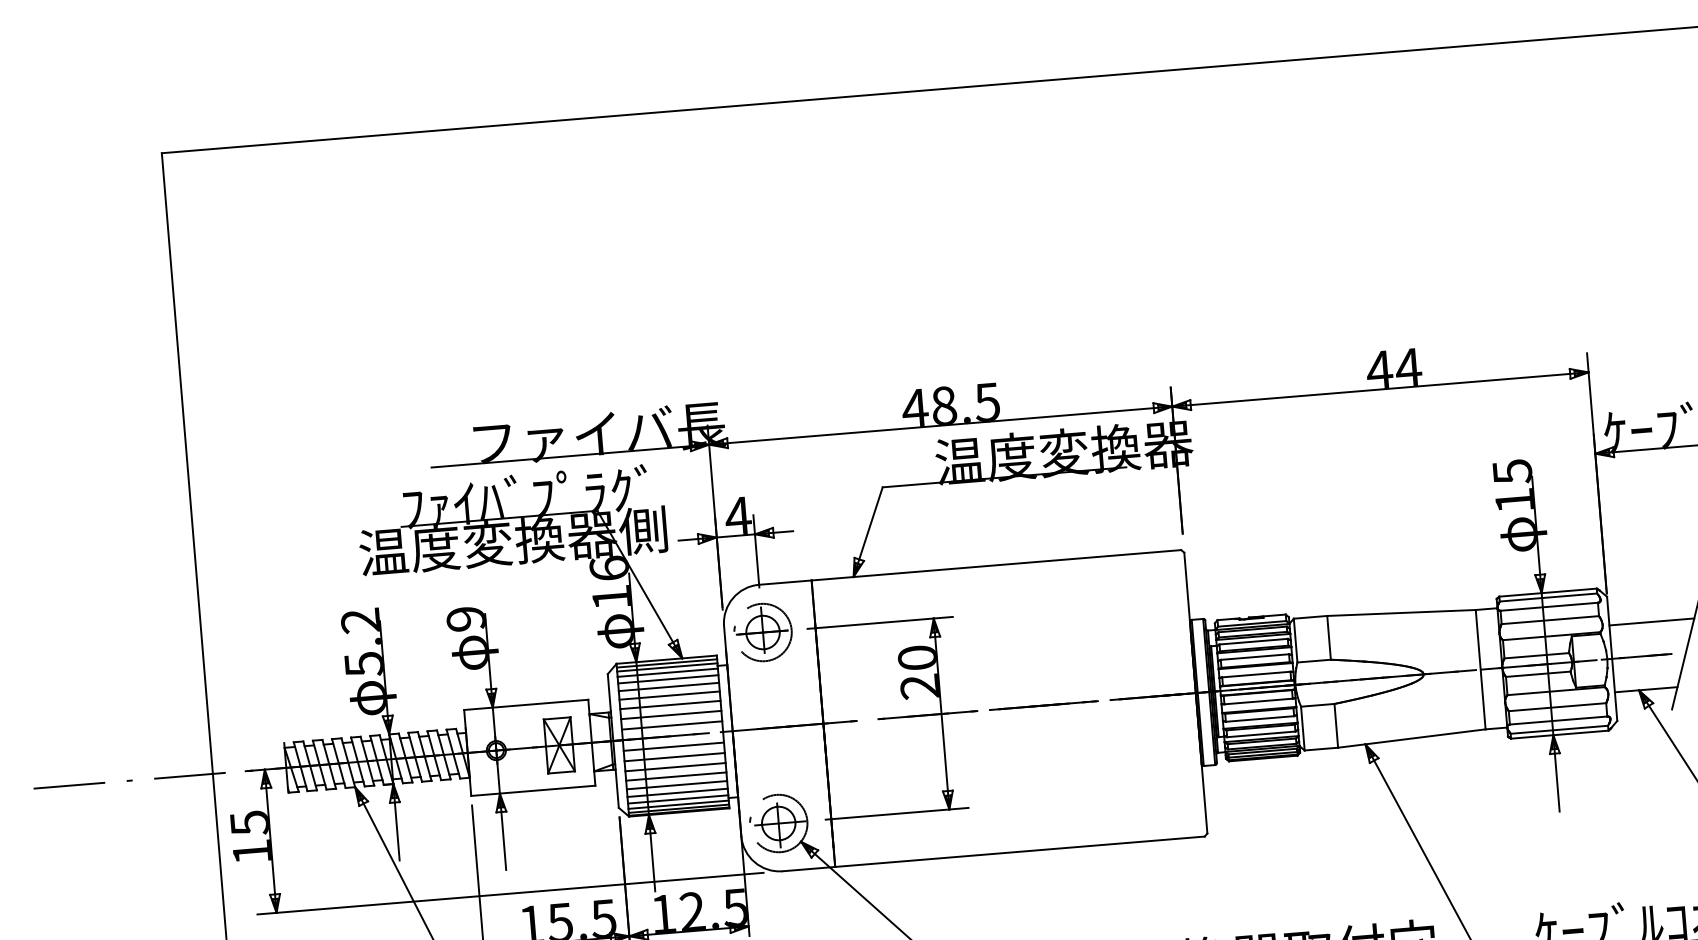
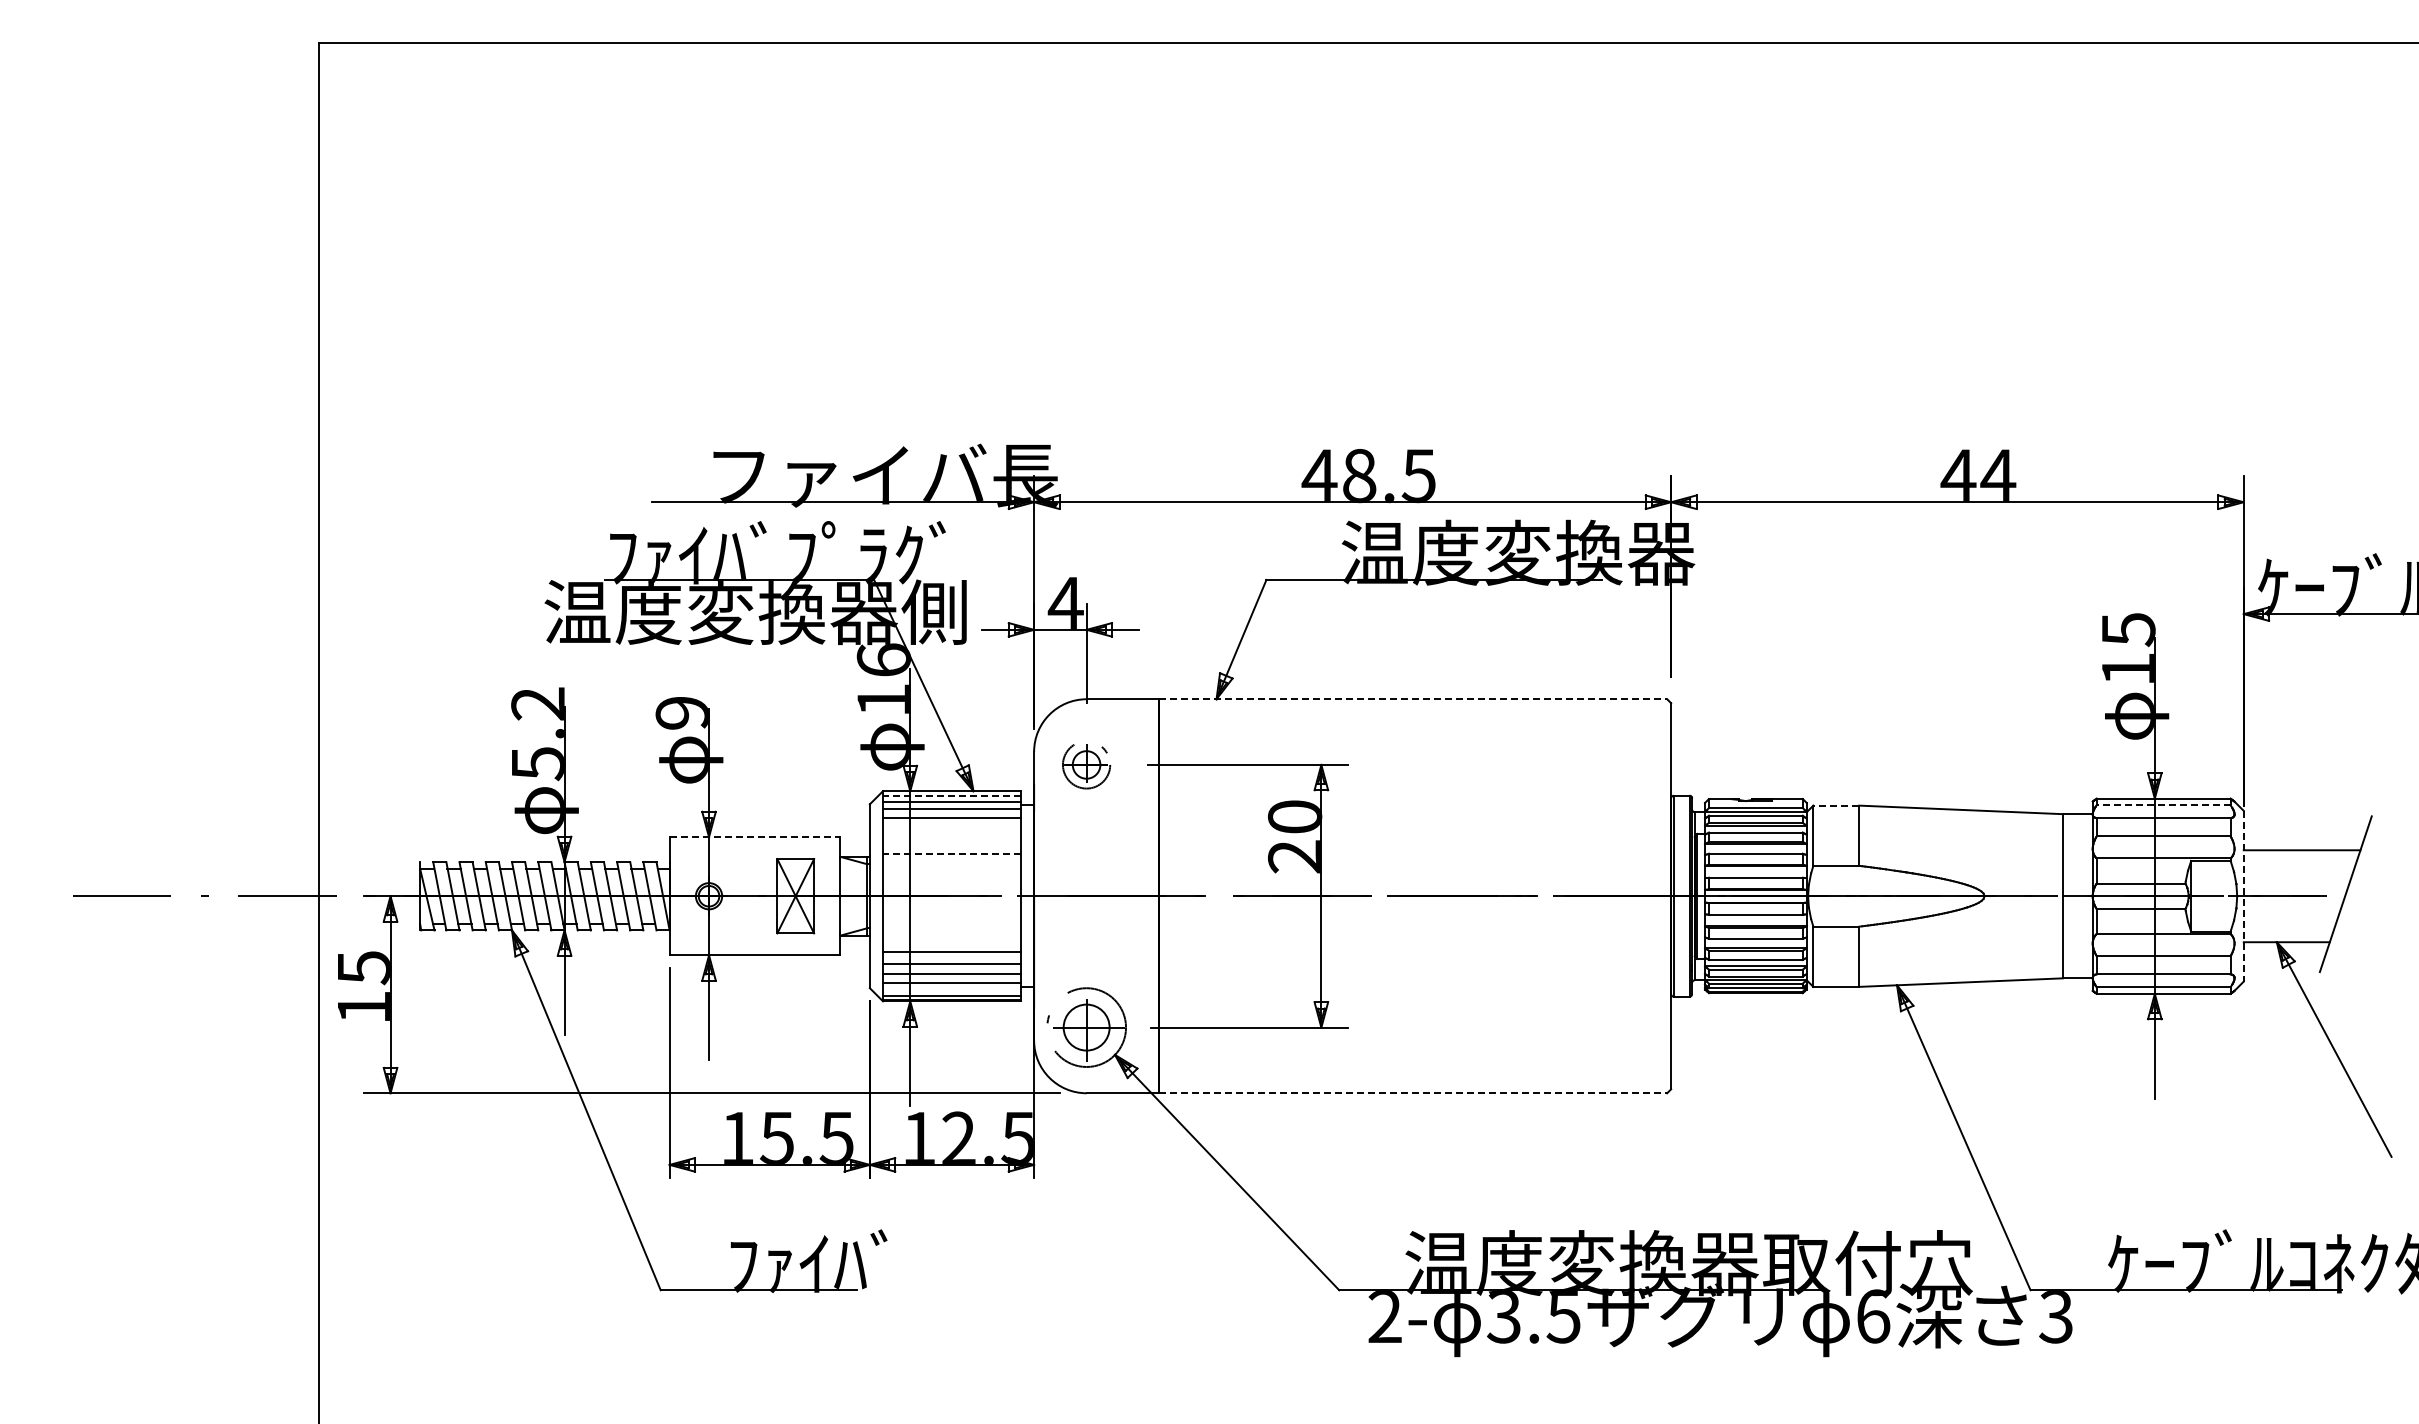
line: (996, 565) -> (1413, 699), solid -> dashed
line: (1548, 597) -> (2163, 805), solid -> dashed
line: (1310, 617) -> (1836, 805), solid -> dashed
part: (762, 632) -> (1086, 764), size x0.6
line: (1612, 659) -> (2243, 896), solid -> dashed
line: (666, 663) -> (951, 796), solid -> dashed
line: (668, 686) -> (951, 828), removed
line: (669, 695) -> (951, 840), removed
line: (526, 705) -> (755, 837), solid -> dashed
line: (670, 705) -> (951, 853), solid -> dashed
line: (670, 715) -> (951, 867), removed
line: (671, 725) -> (951, 881), removed
line: (673, 746) -> (951, 910), removed
line: (674, 757) -> (951, 925), removed
line: (675, 766) -> (951, 938), removed
line: (678, 804) -> (951, 990), removed
line: (1020, 851) -> (1413, 1093), solid -> dashed

